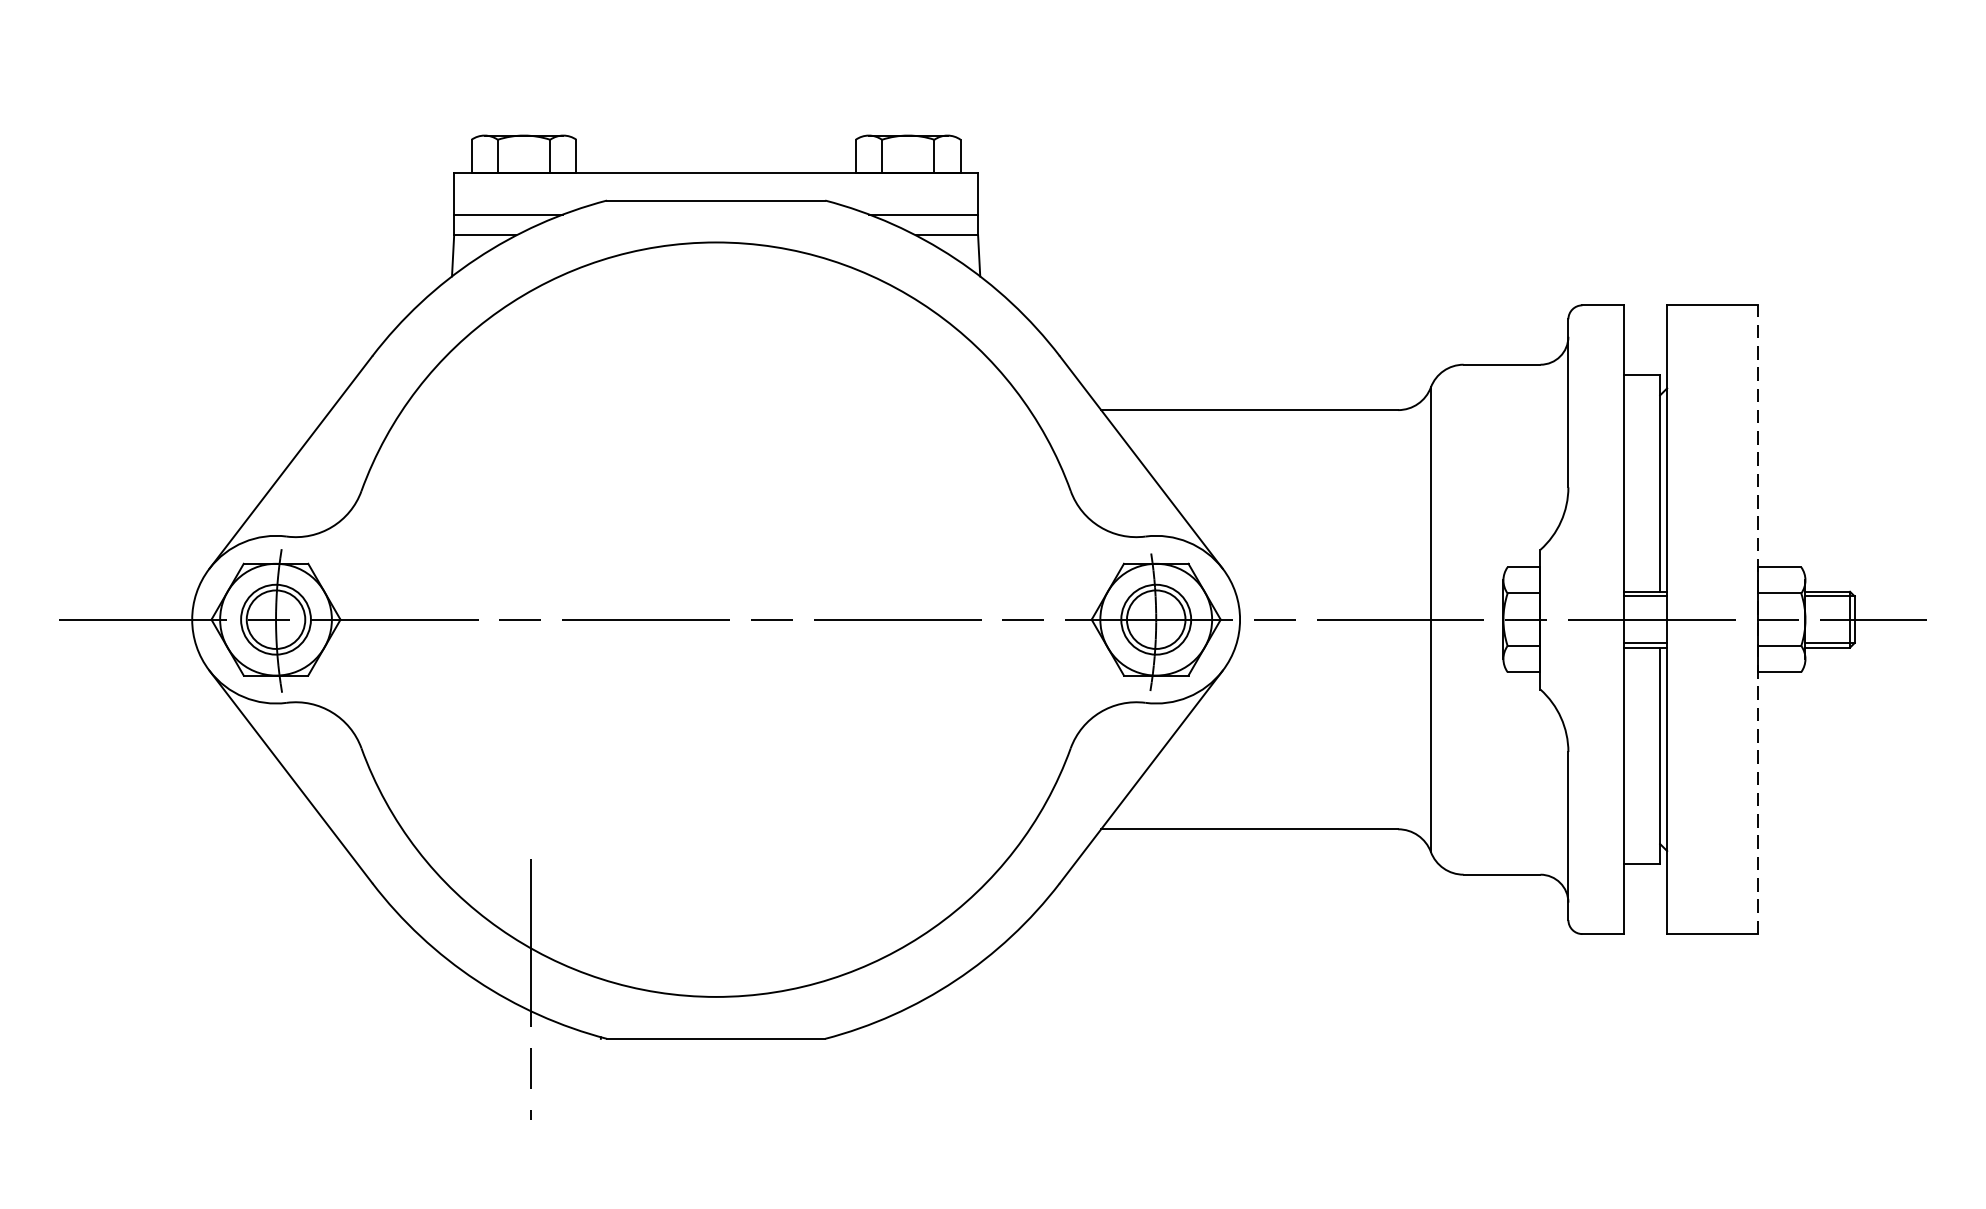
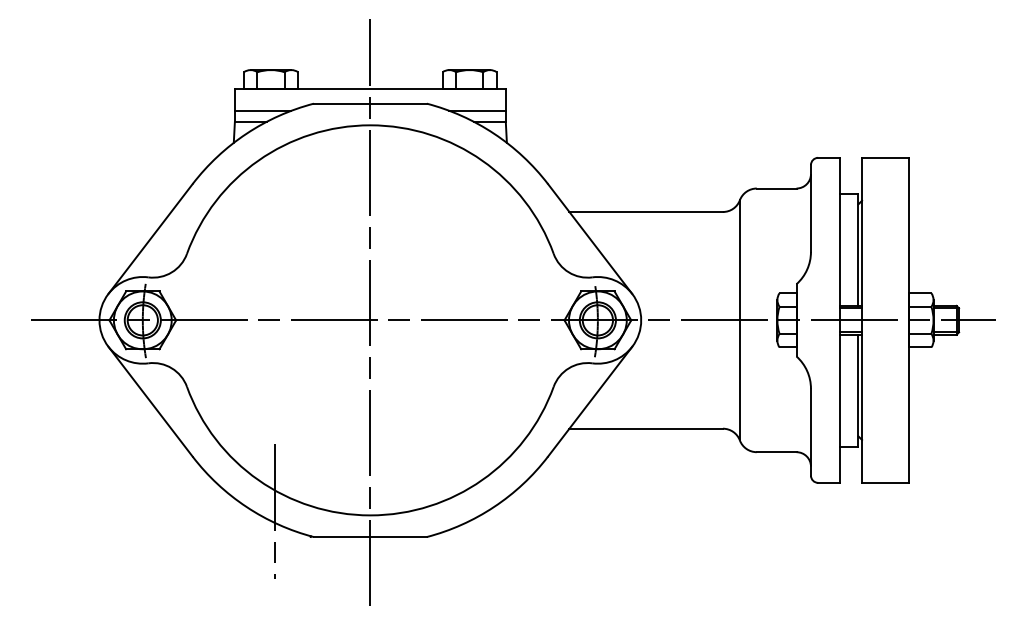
line: (716, 604) -> (370, 312), added
line: (1758, 619) -> (909, 320), dashed -> solid

